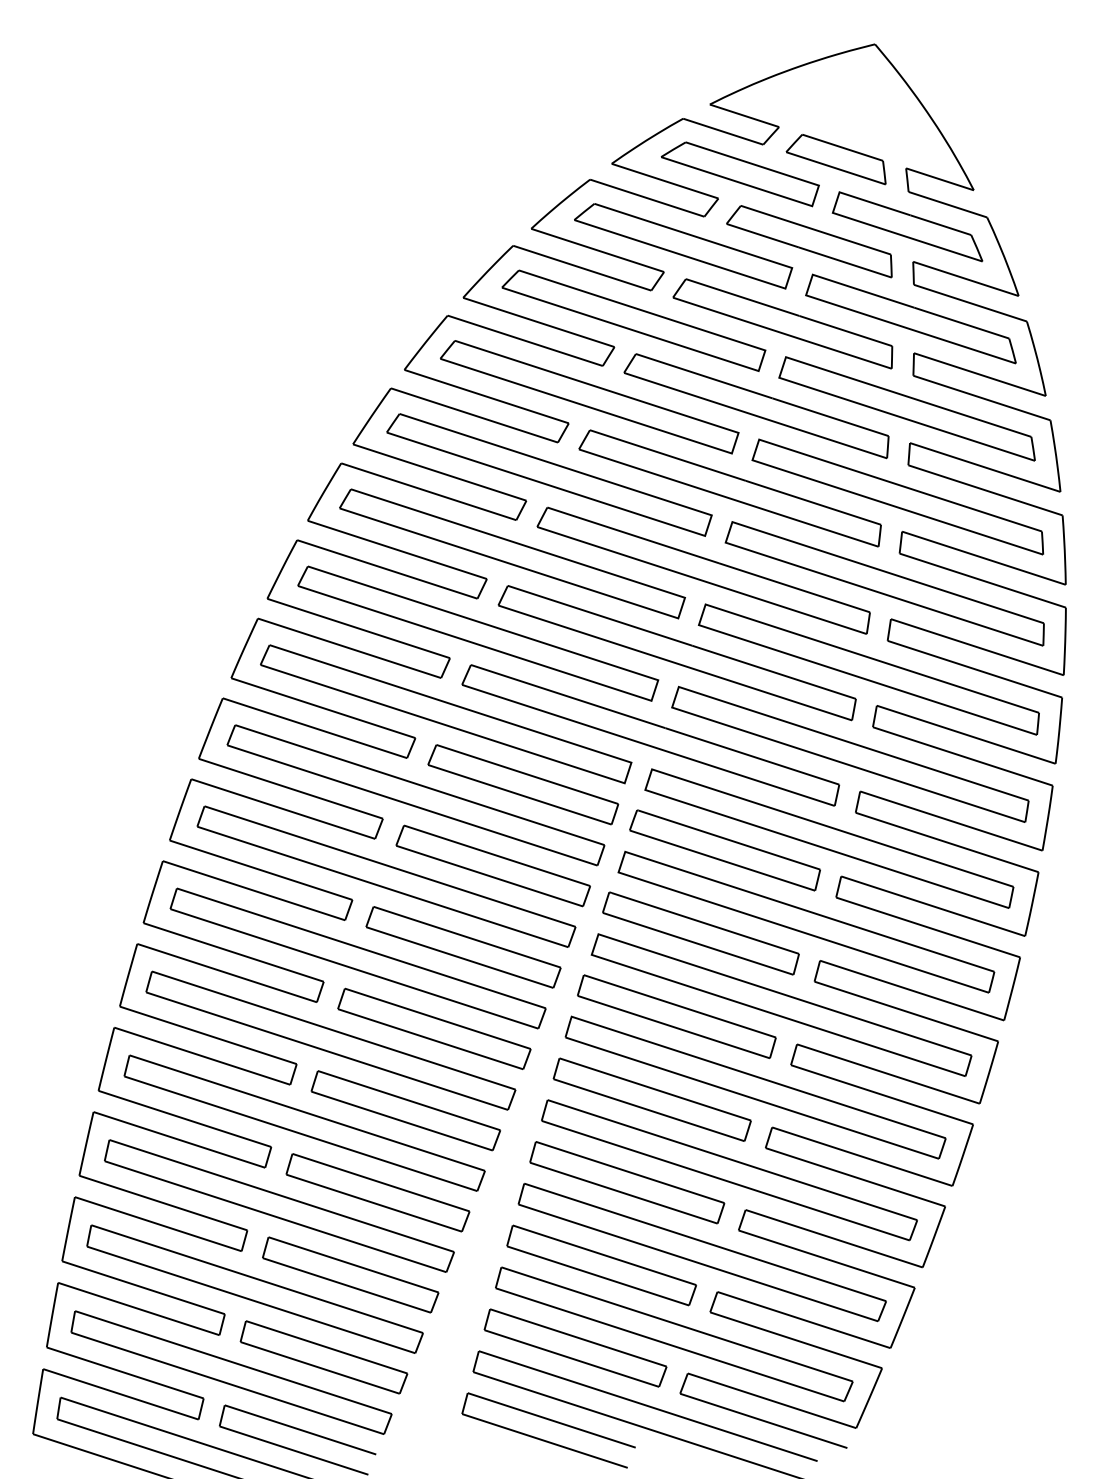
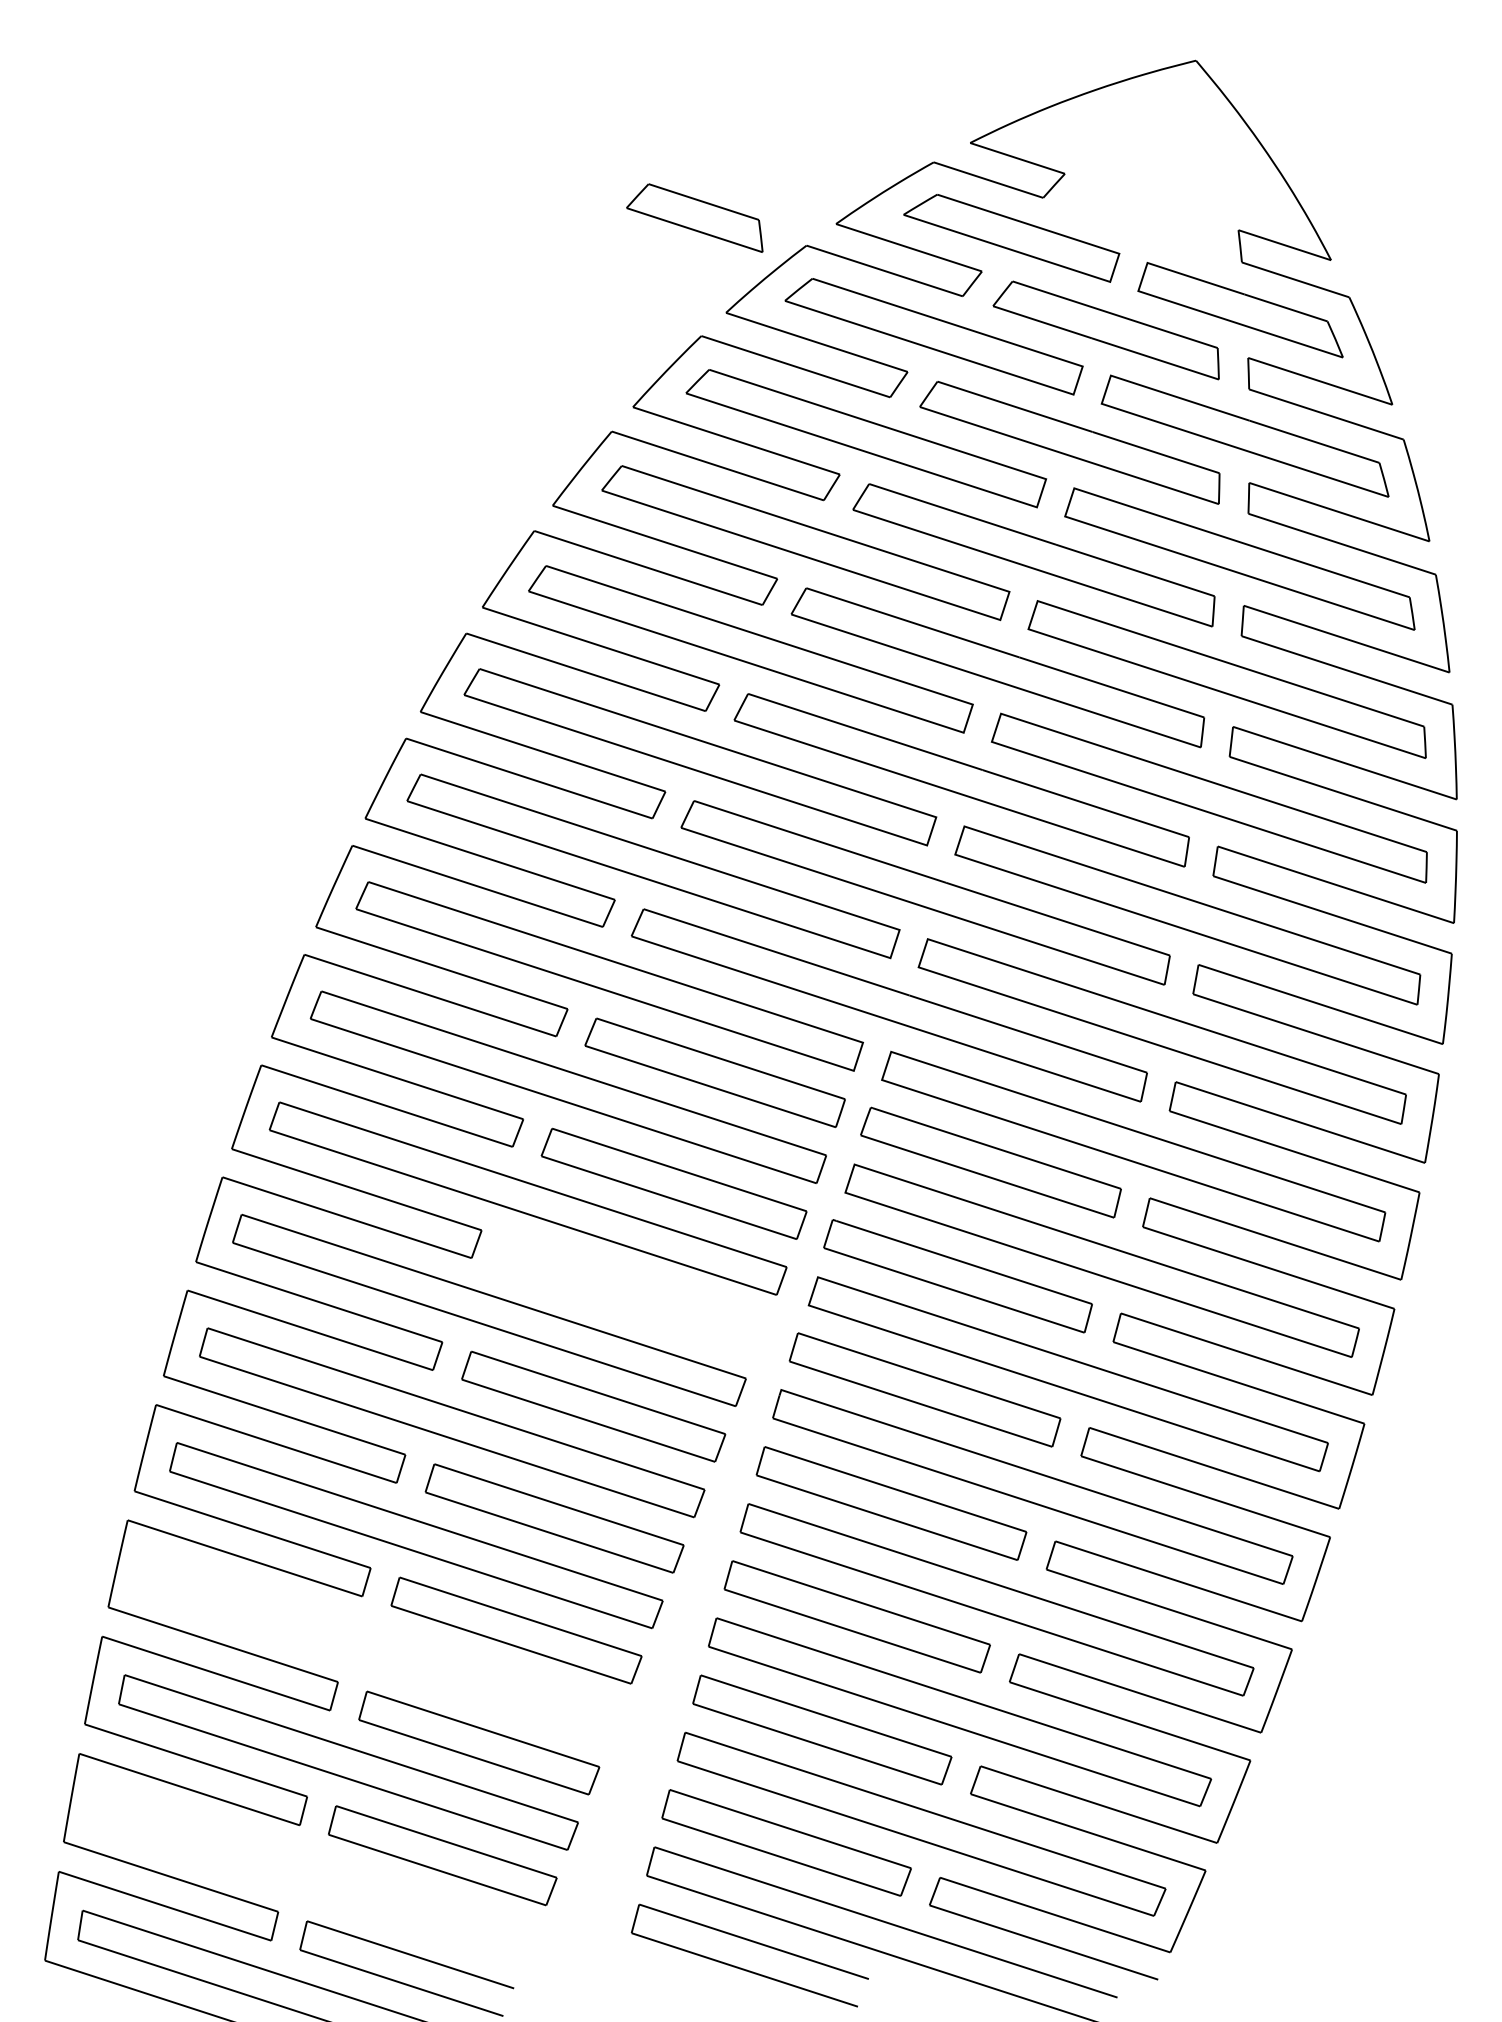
part: (835, 159) -> (694, 217), moved
part: (463, 947) -> (633, 1295), removed
part: (279, 1205) -> (381, 1648), removed
part: (231, 1372) -> (316, 1876), removed

